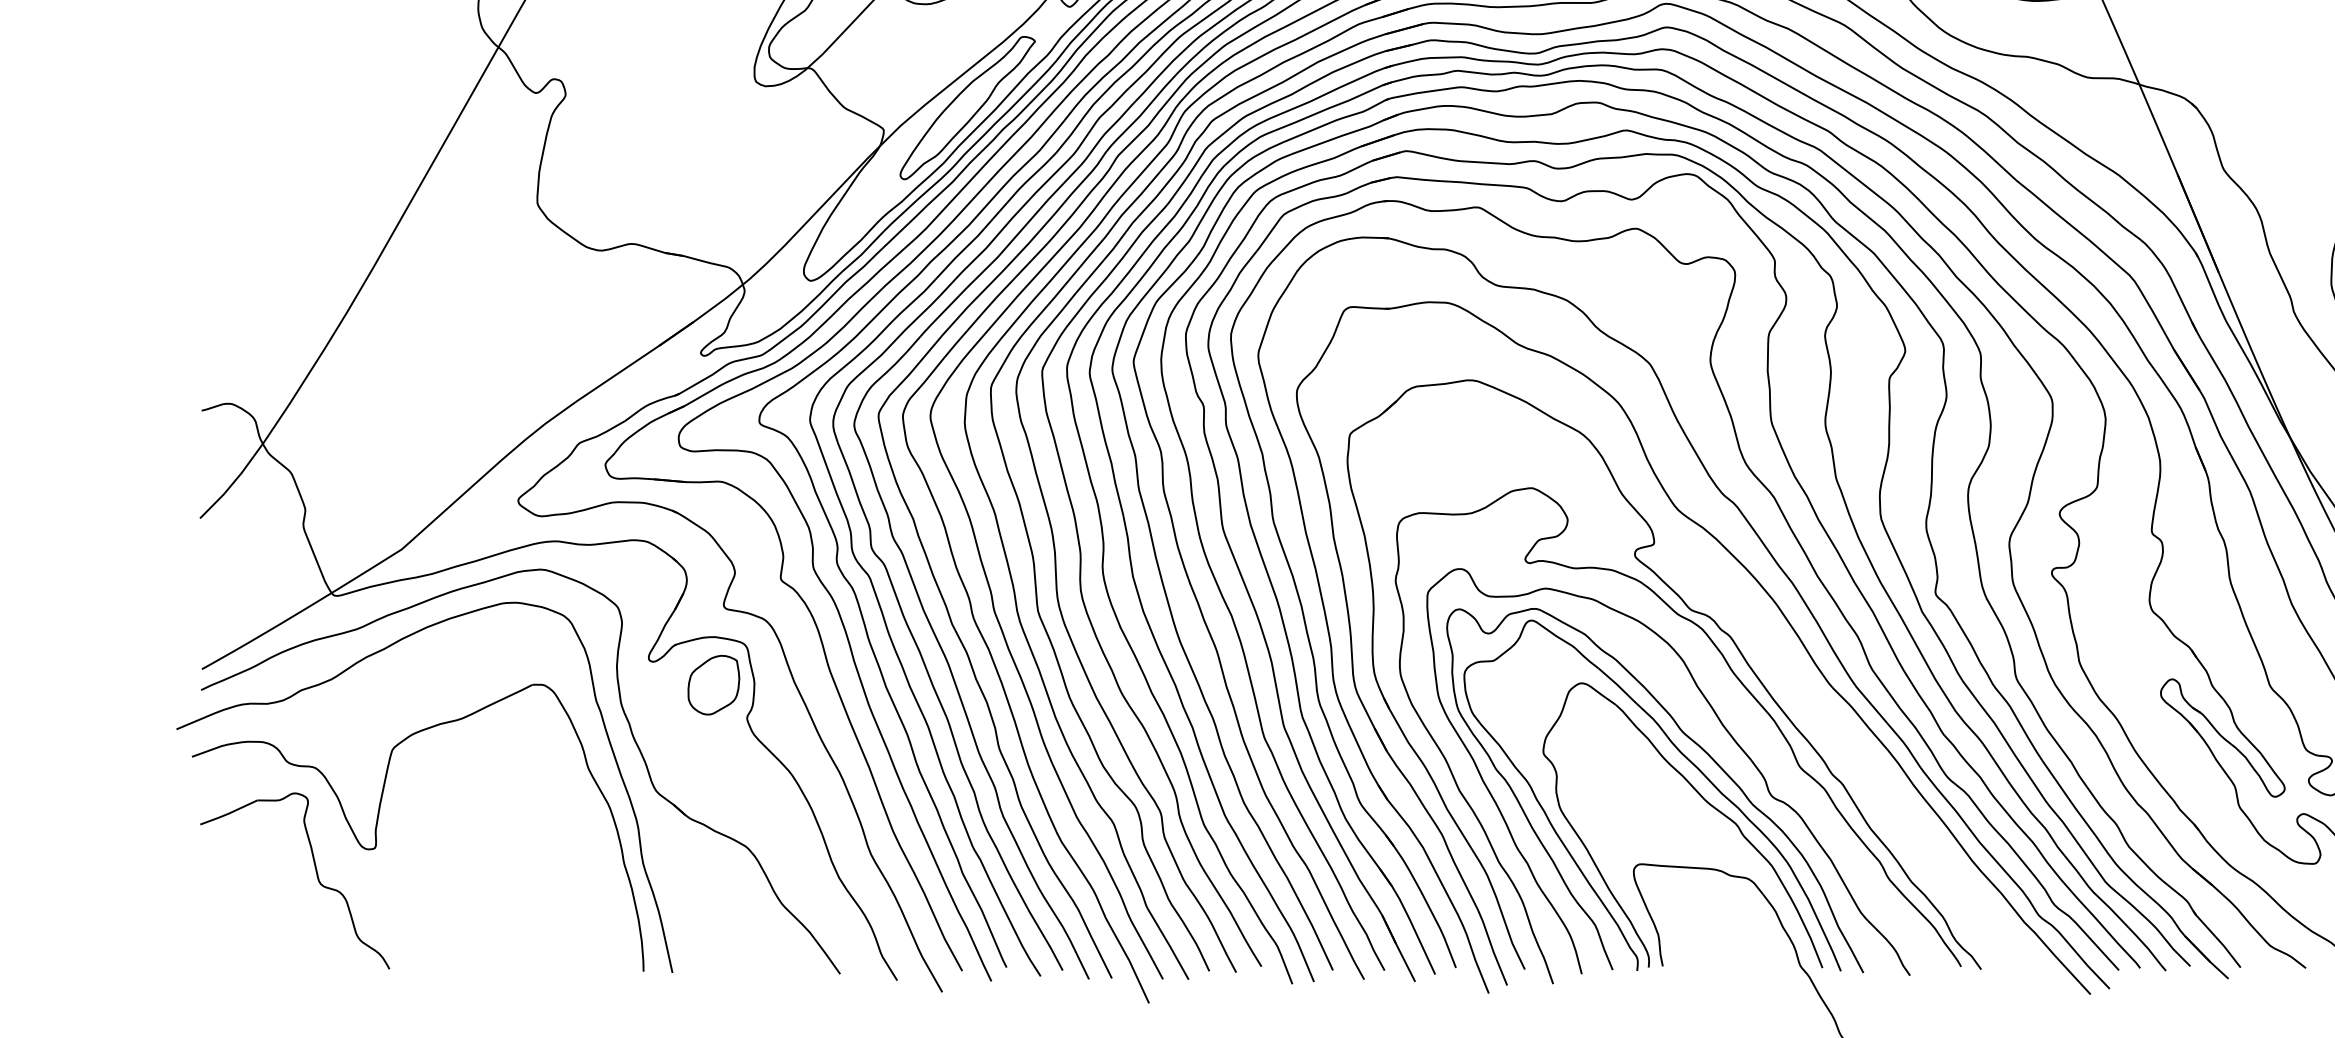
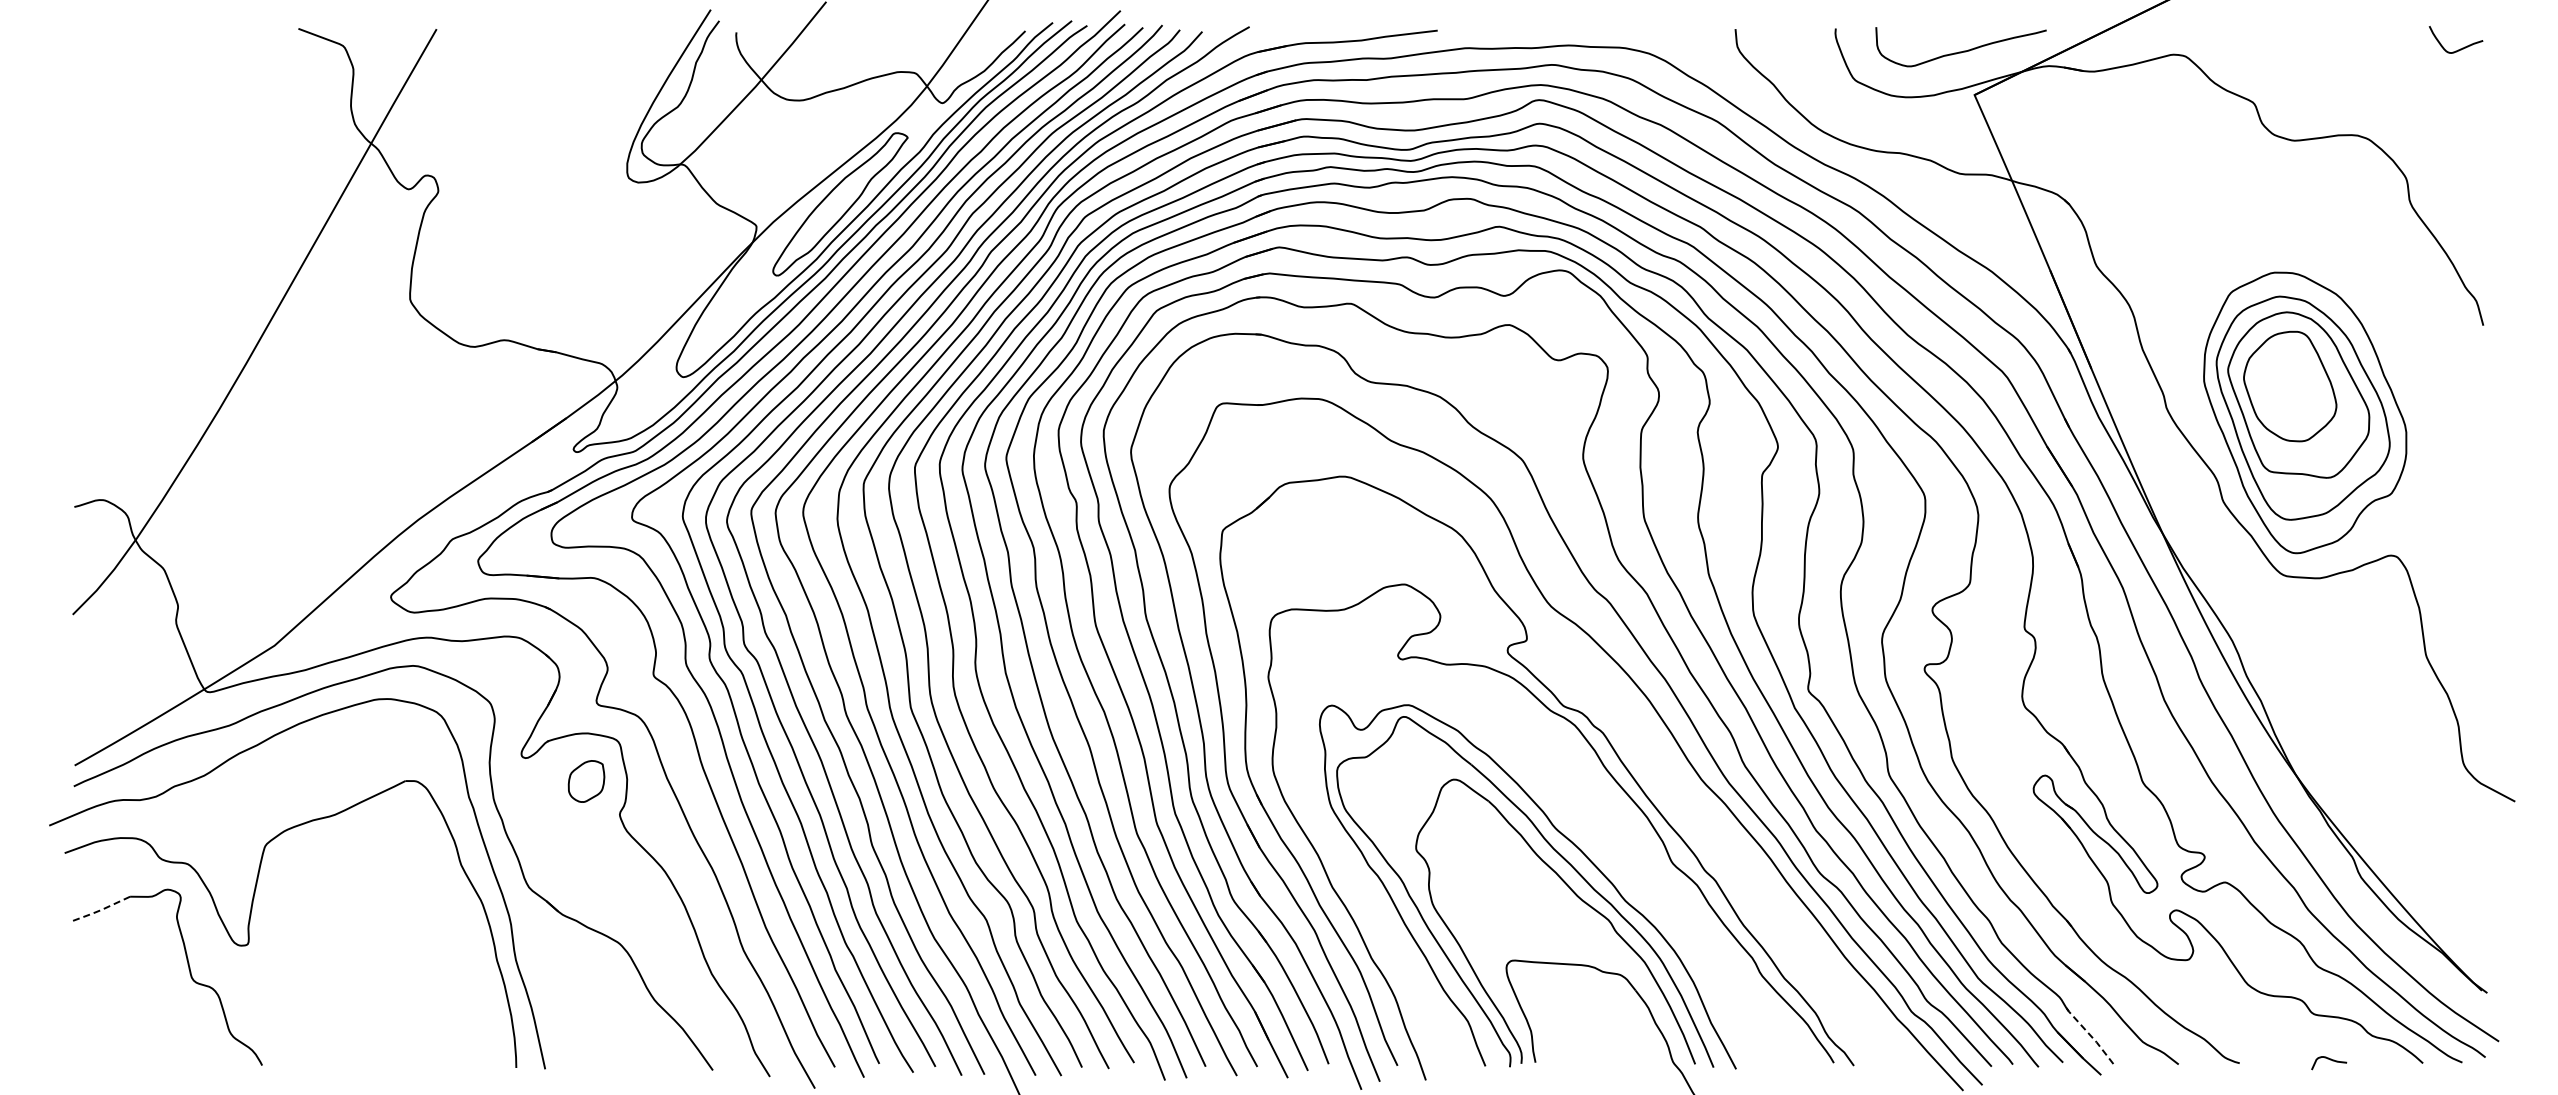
part: (713, 685) -> (586, 781), size x0.7
curve: (1723, 728) -> (1596, 824), removed
line: (228, 813) -> (101, 909), solid -> dashed
line: (2217, 939) -> (2090, 1035), solid -> dashed

